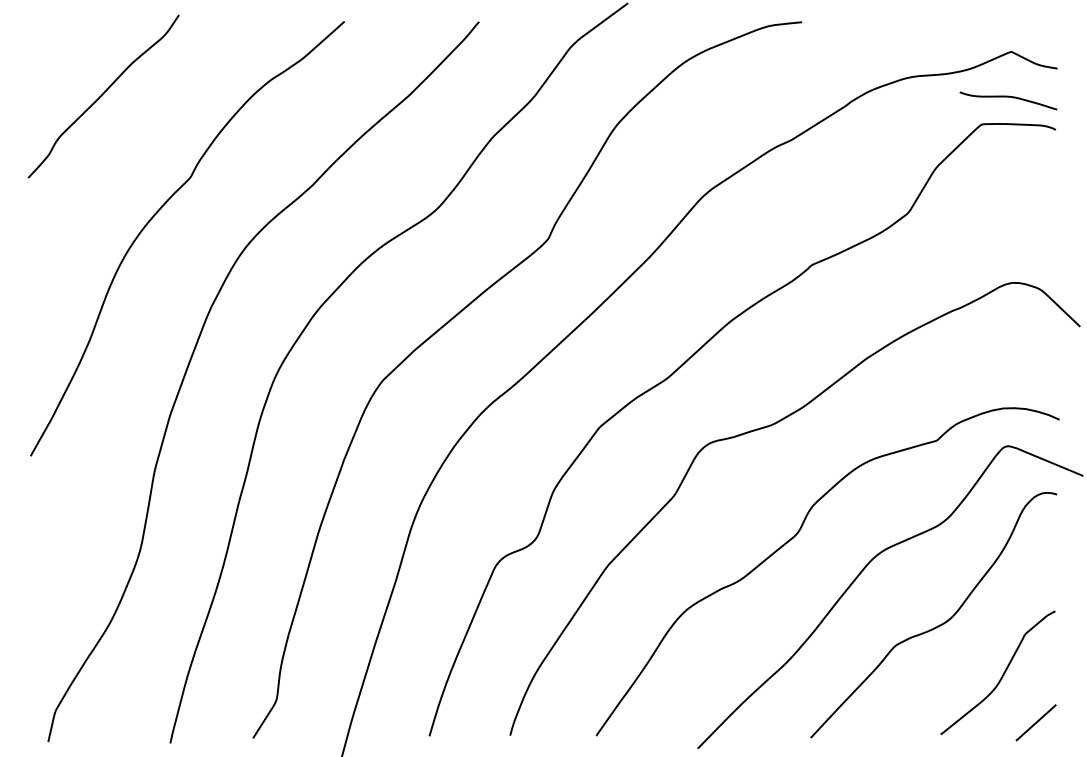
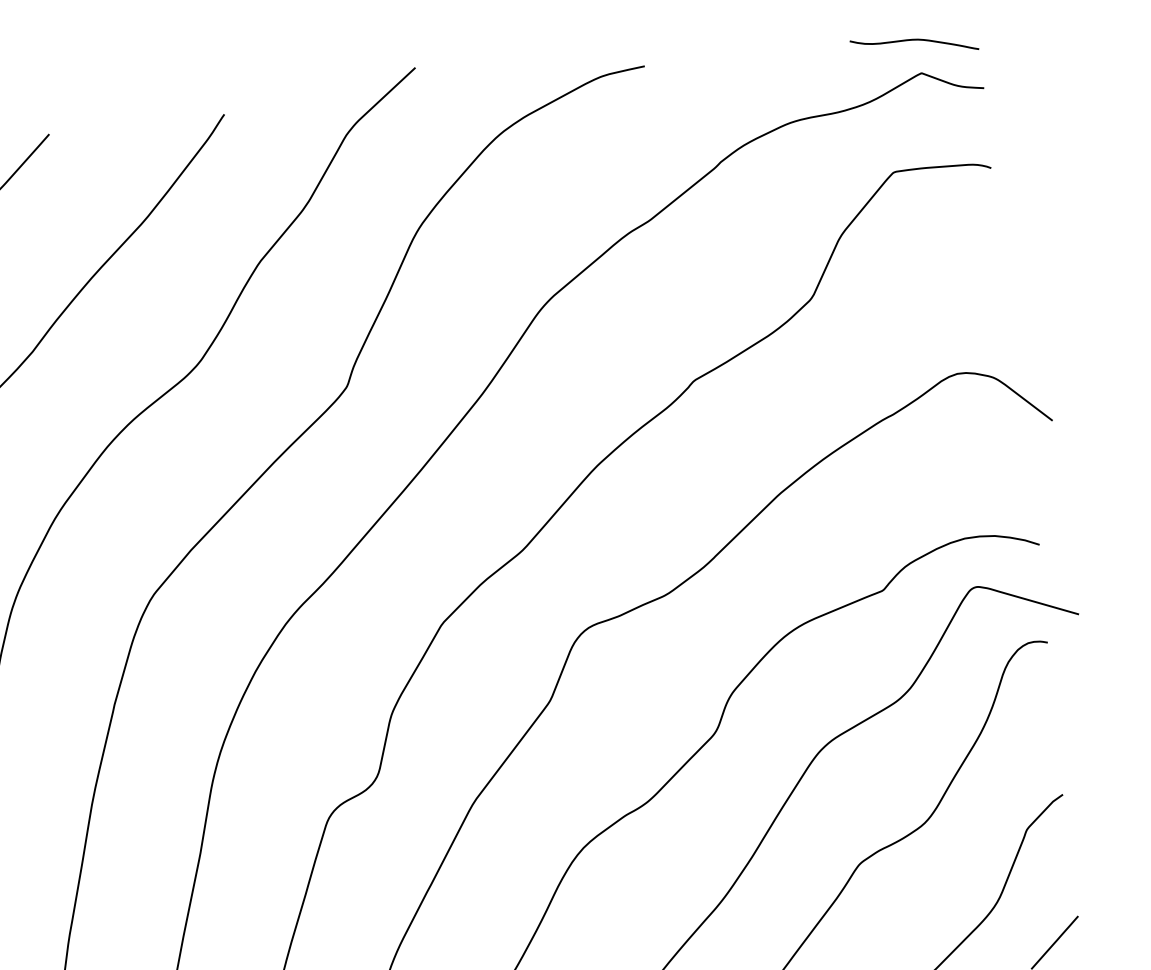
curve: (1008, 97) -> (913, 40), moved

